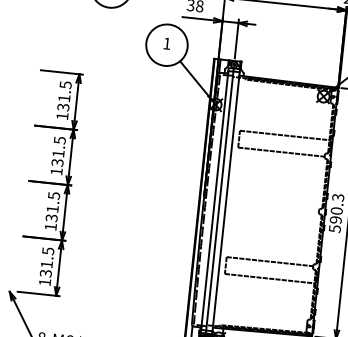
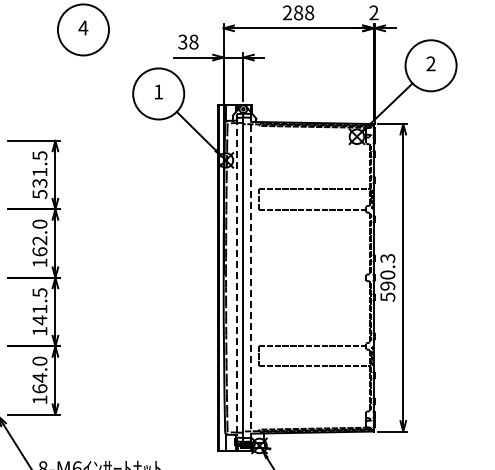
text: (62, 116) -> (39, 194), 131.5 -> 531.5
text: (58, 151) -> (39, 237), 131.5 -> 162.0
line: (215, 200) -> (237, 277), solid -> dashed
line: (226, 201) -> (251, 277), solid -> dashed
text: (51, 218) -> (39, 320), 131.5 -> 141.5
text: (46, 261) -> (39, 374), 131.5 -> 164.0

